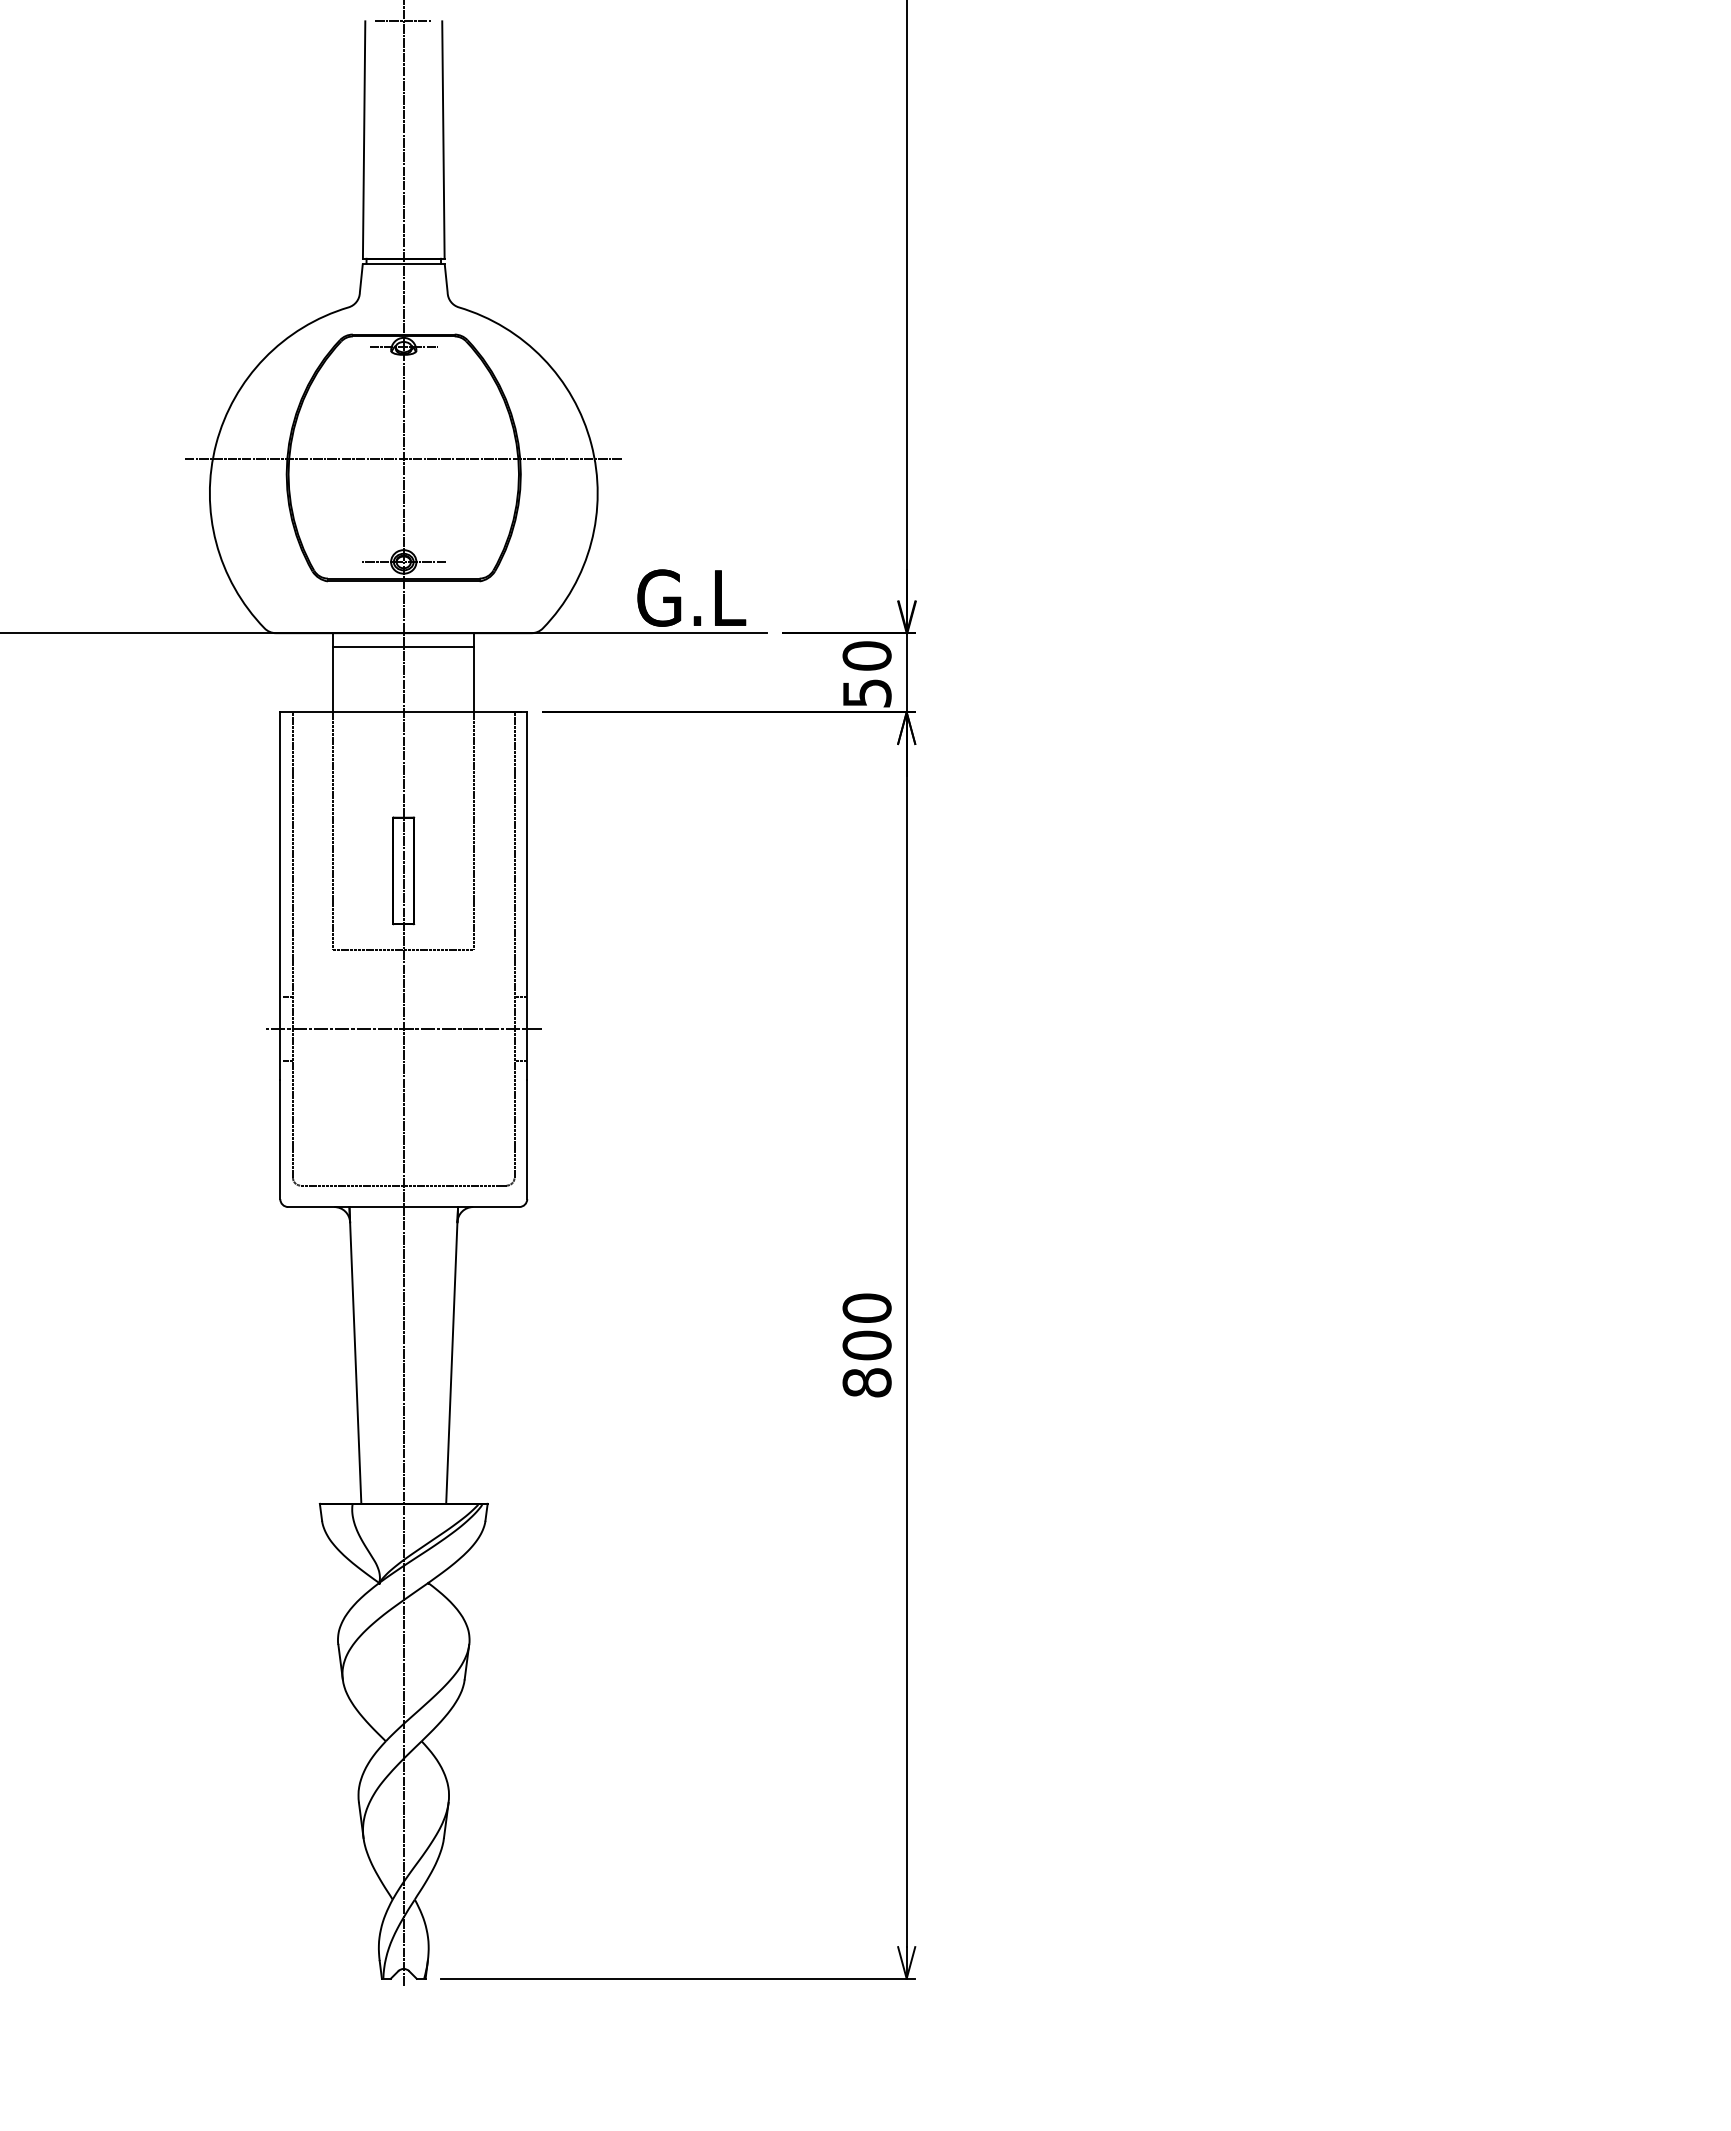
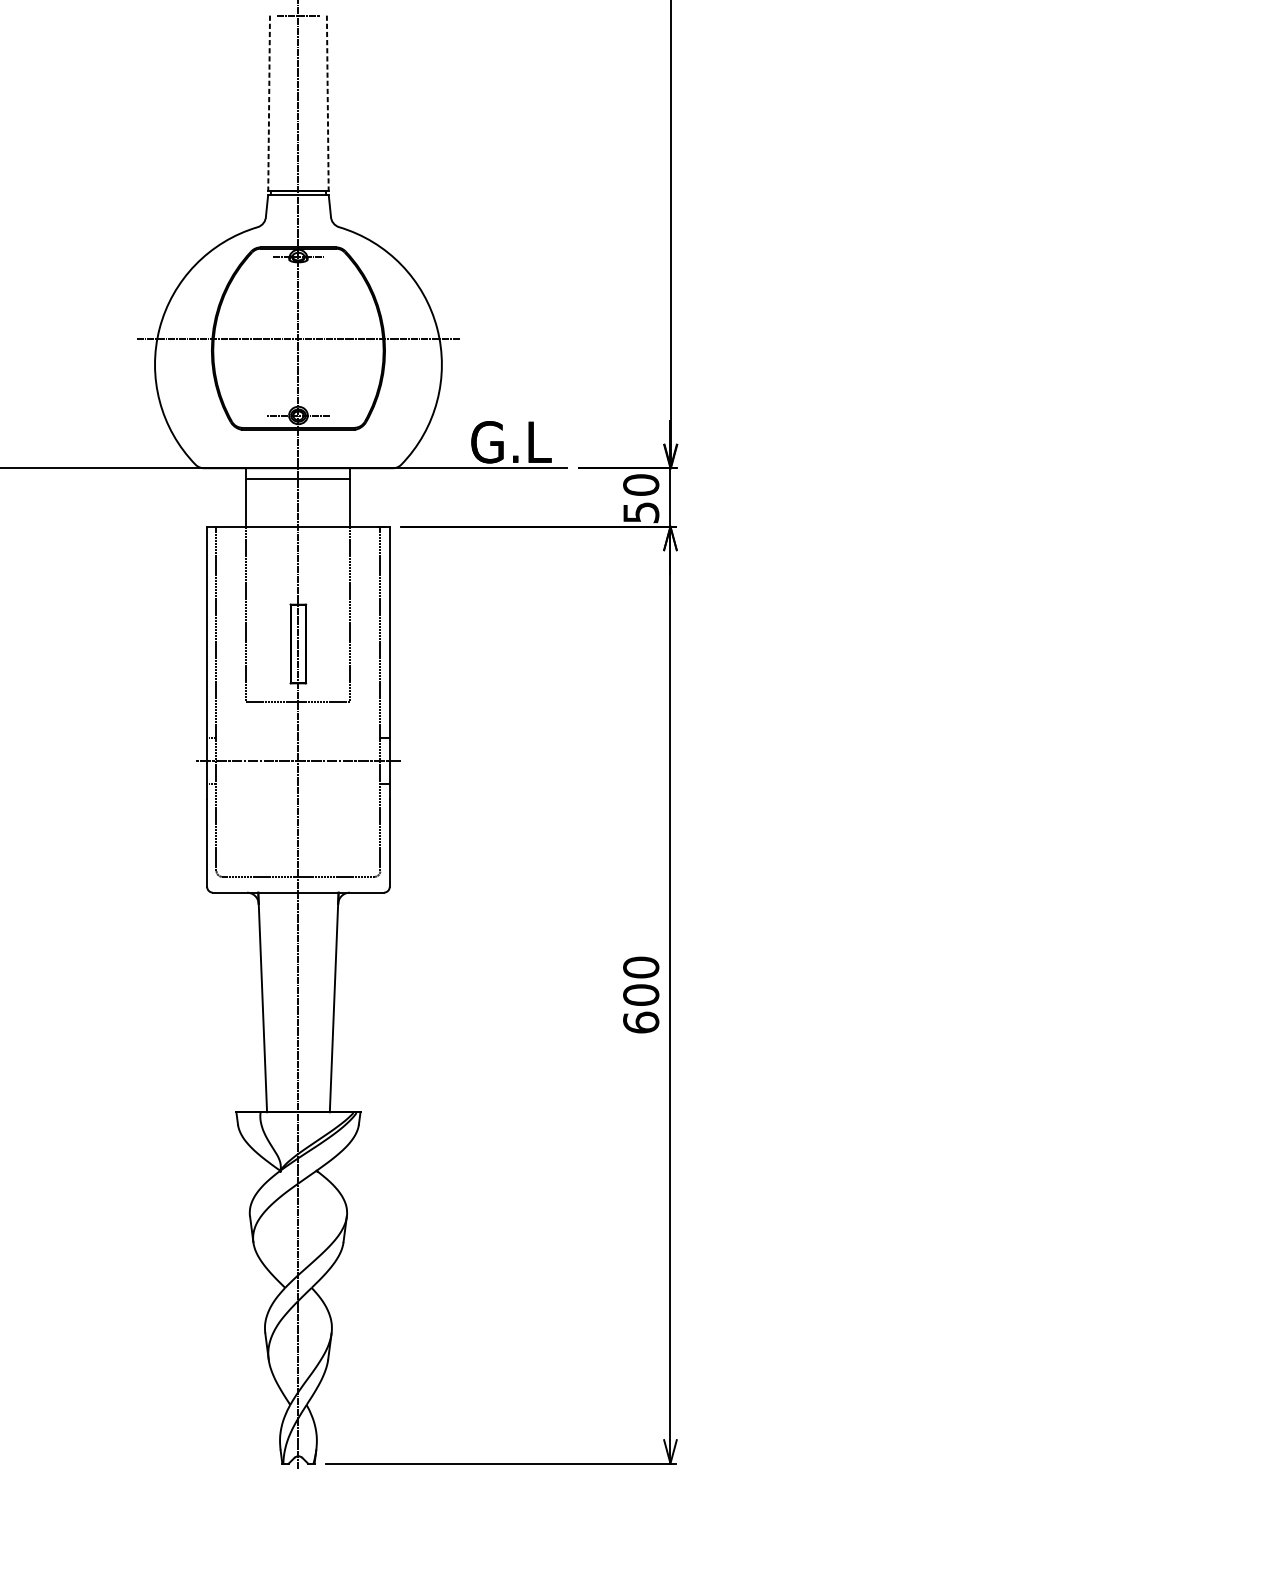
line: (364, 140) -> (269, 103), solid -> dashed
line: (443, 140) -> (327, 103), solid -> dashed
text: (866, 1382) -> (640, 1022), 800 -> 600

